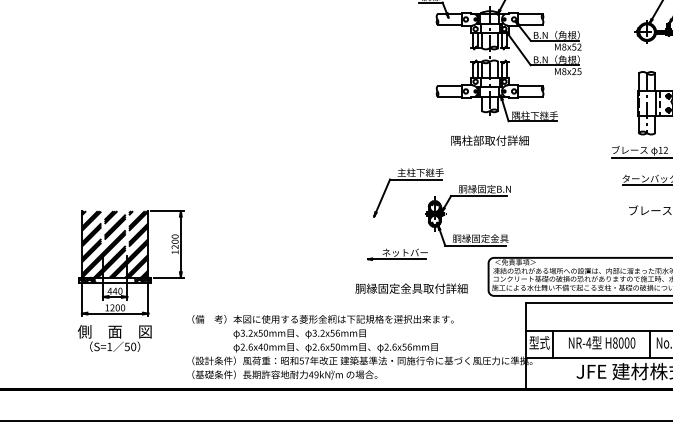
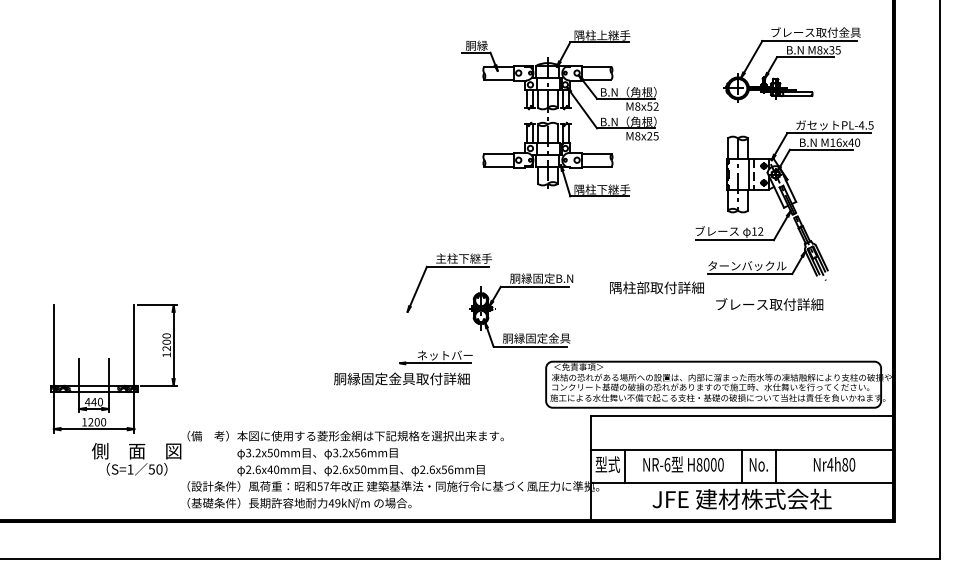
text: (489, 140) -> (656, 287), moved
hatch: (114, 244) -> (93, 345), removed
text: (411, 288) -> (401, 378), moved
text: (114, 338) -> (136, 459), moved
text: (588, 342) -> (667, 464), NR-4 -> NR-6

